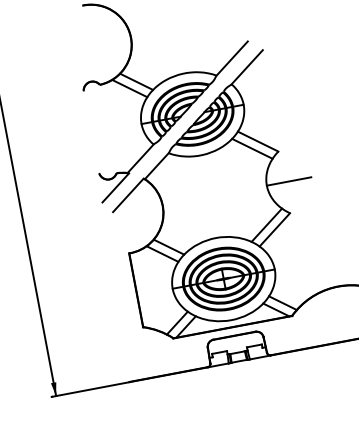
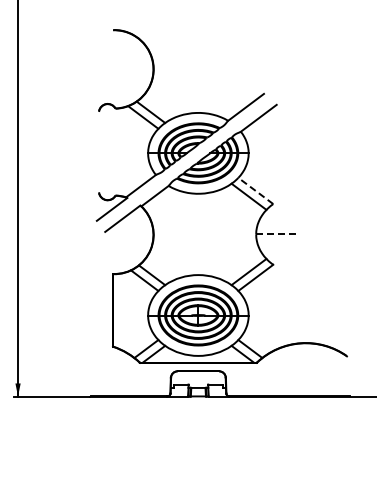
line: (257, 141) -> (255, 190), solid -> dashed
line: (289, 181) -> (278, 234), solid -> dashed

